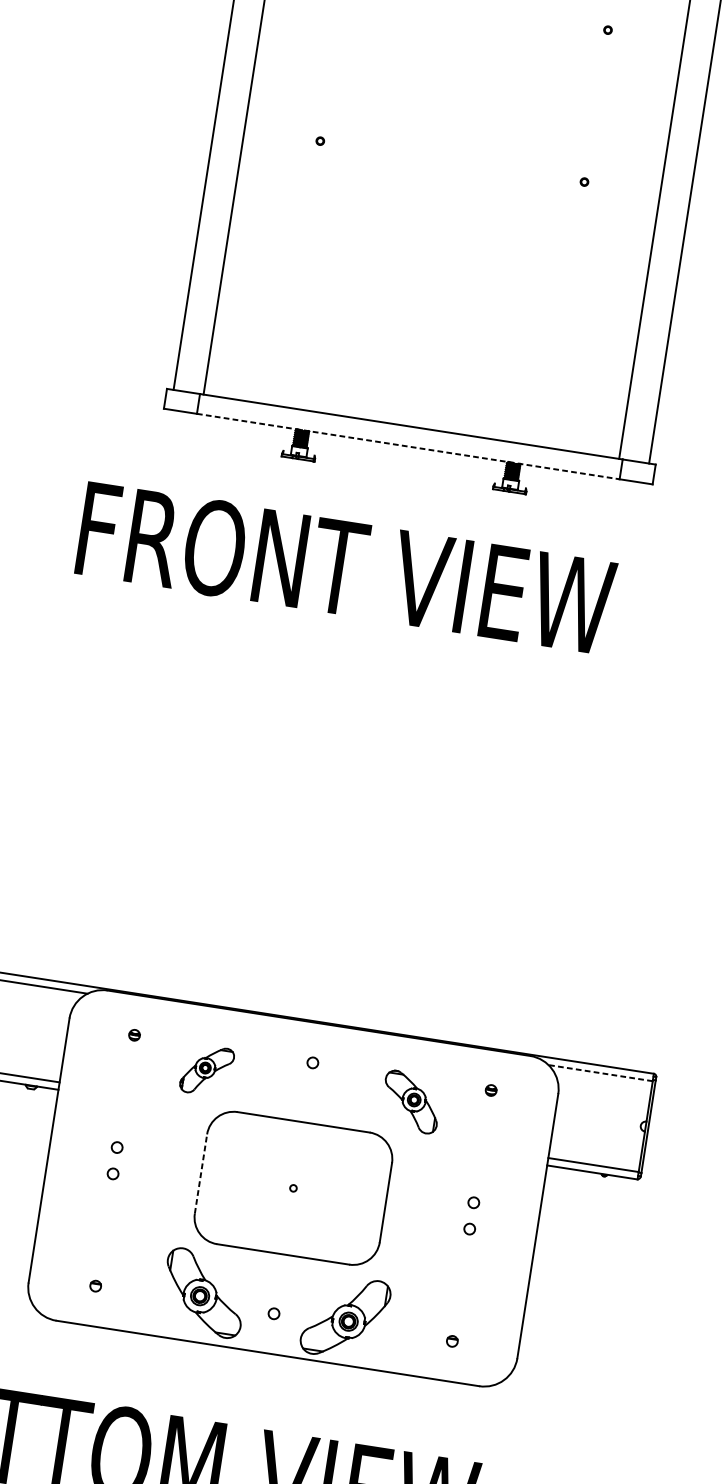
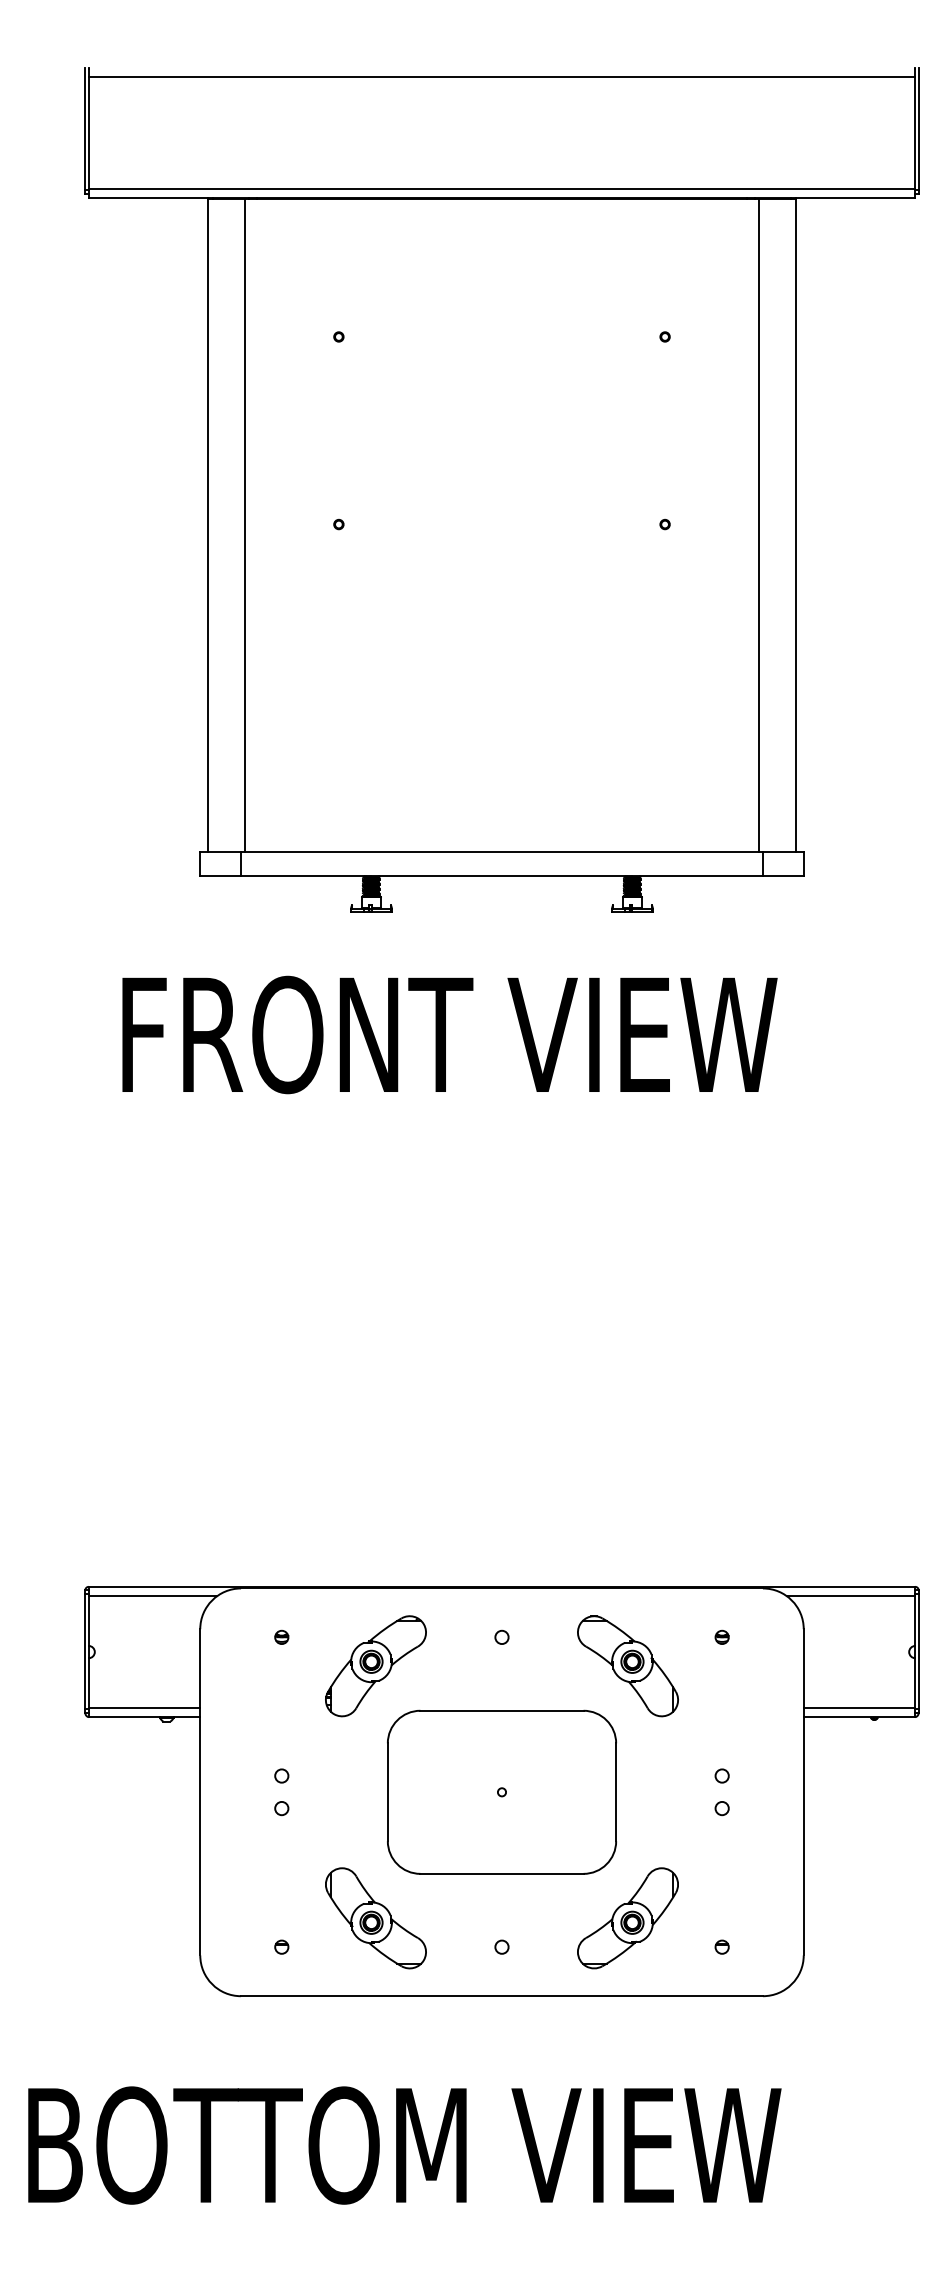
line: (408, 446) -> (502, 876), dashed -> solid
part: (206, 1070) -> (375, 1666), size x1.67
line: (600, 1073) -> (850, 1596), dashed -> solid
part: (410, 1102) -> (627, 1666), size x1.43
line: (200, 1174) -> (387, 1792), dashed -> solid
part: (203, 1293) -> (375, 1918), moved
part: (345, 1317) -> (627, 1918), moved

